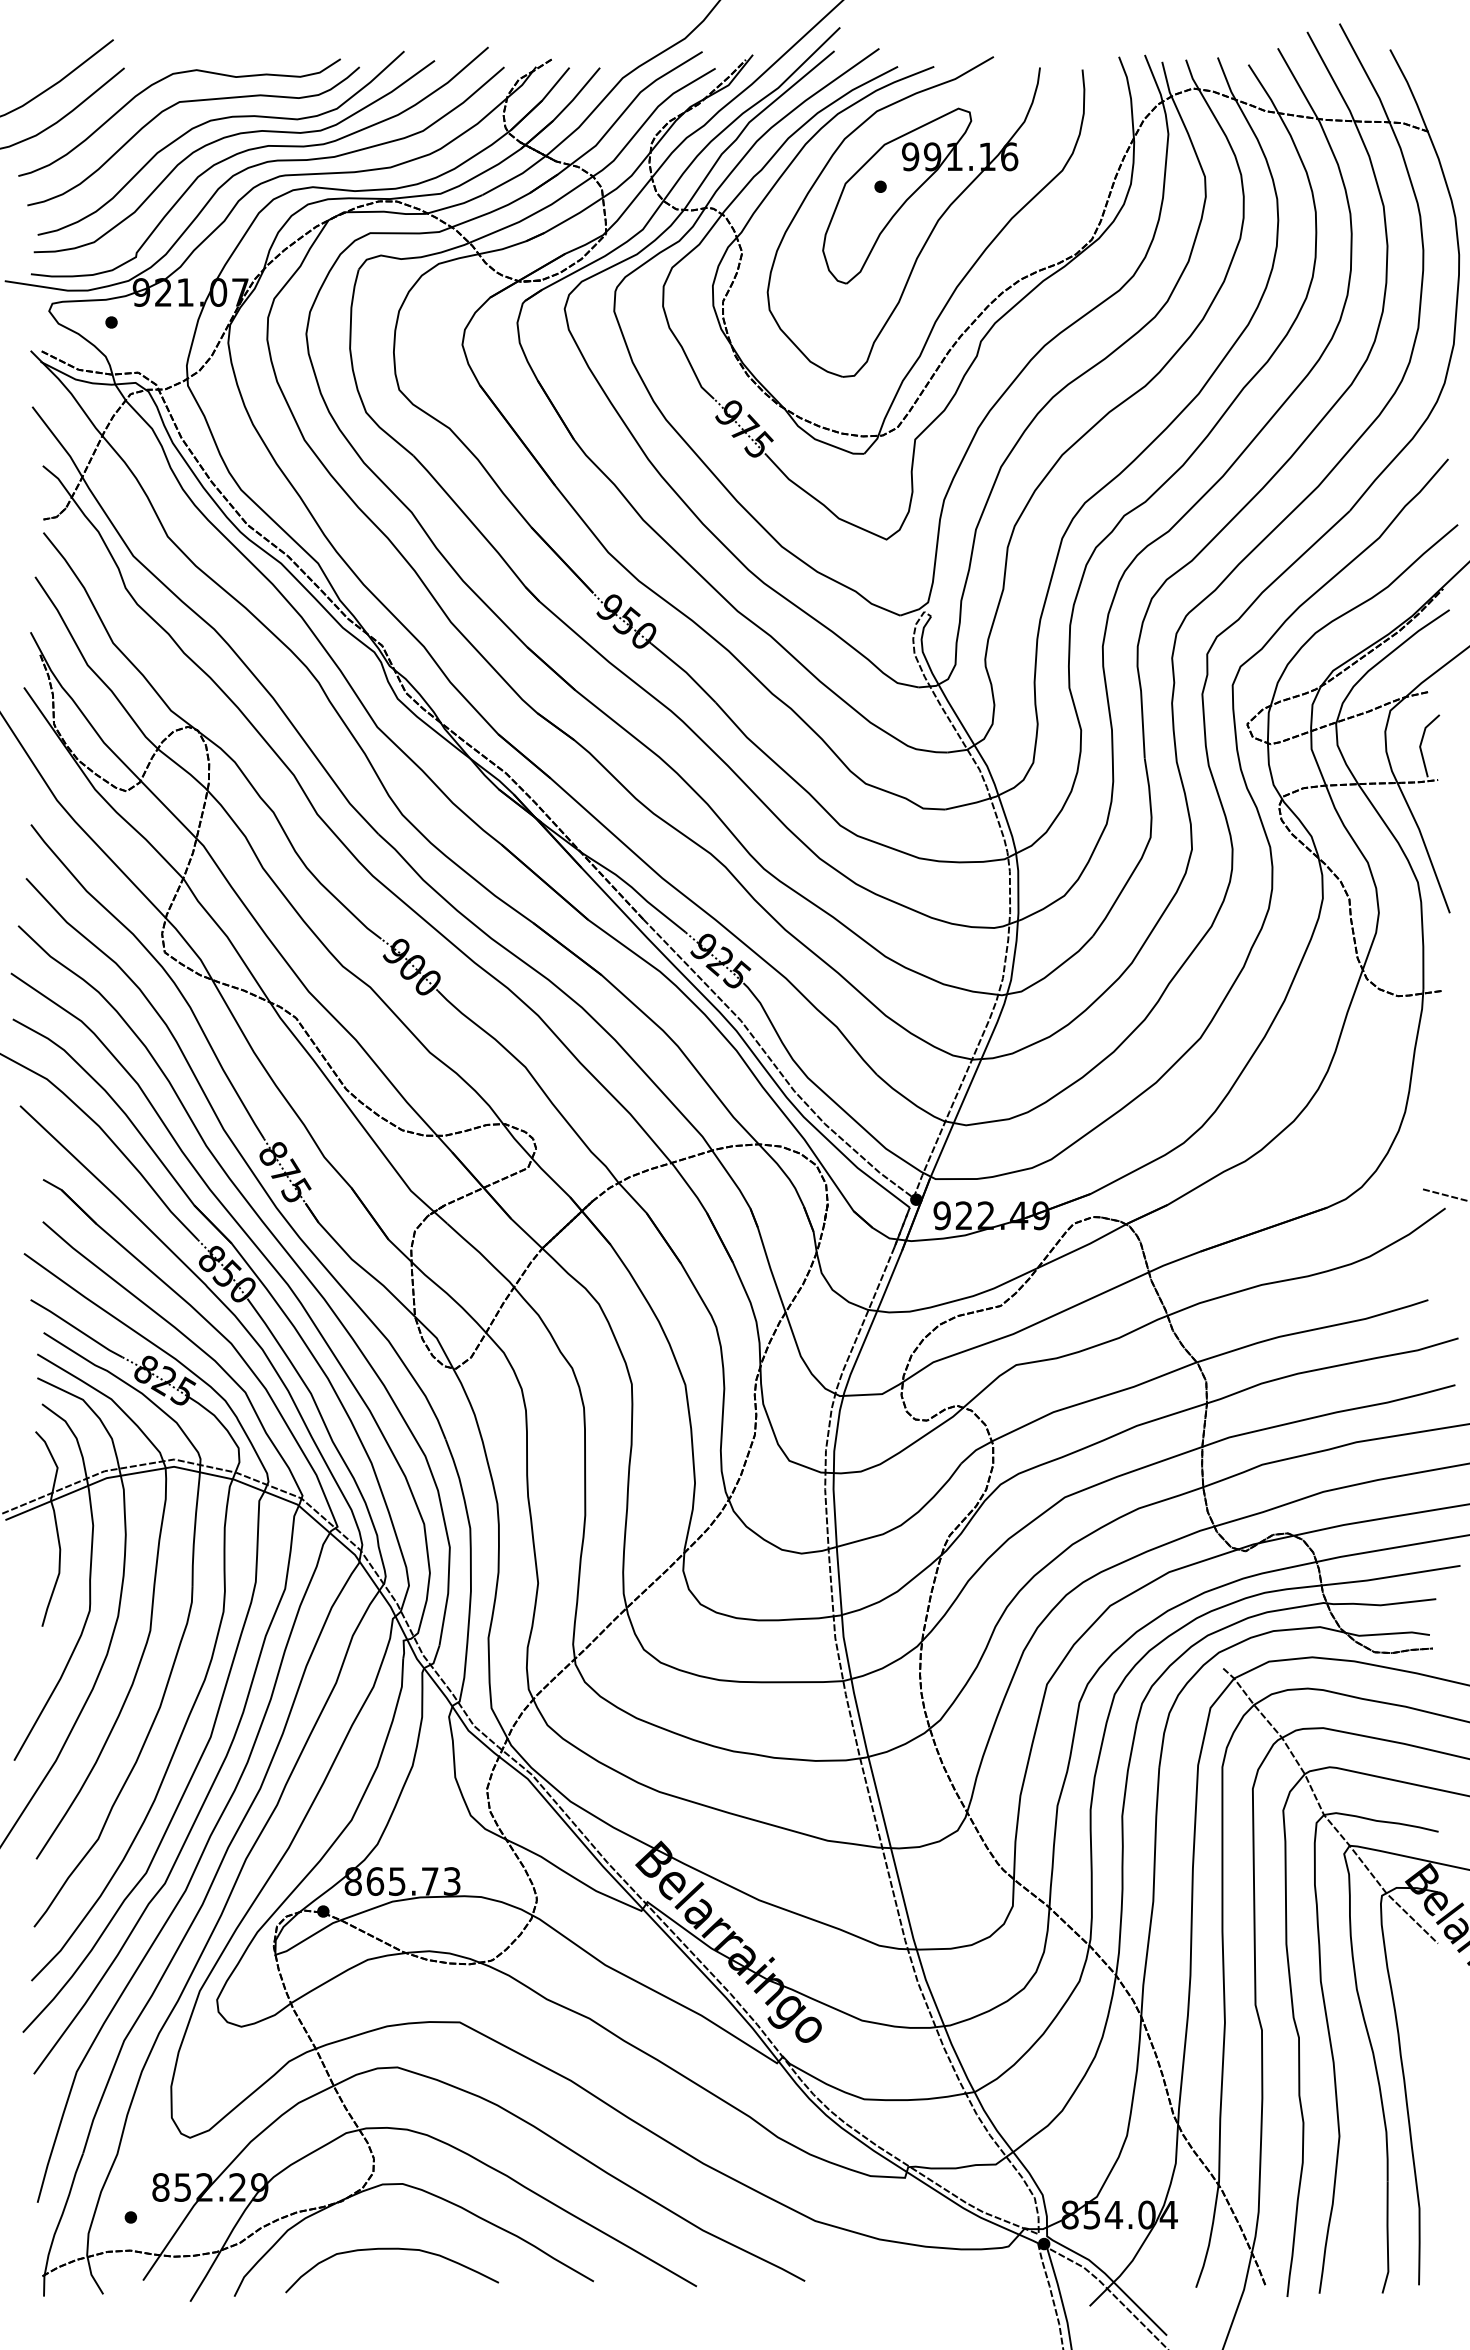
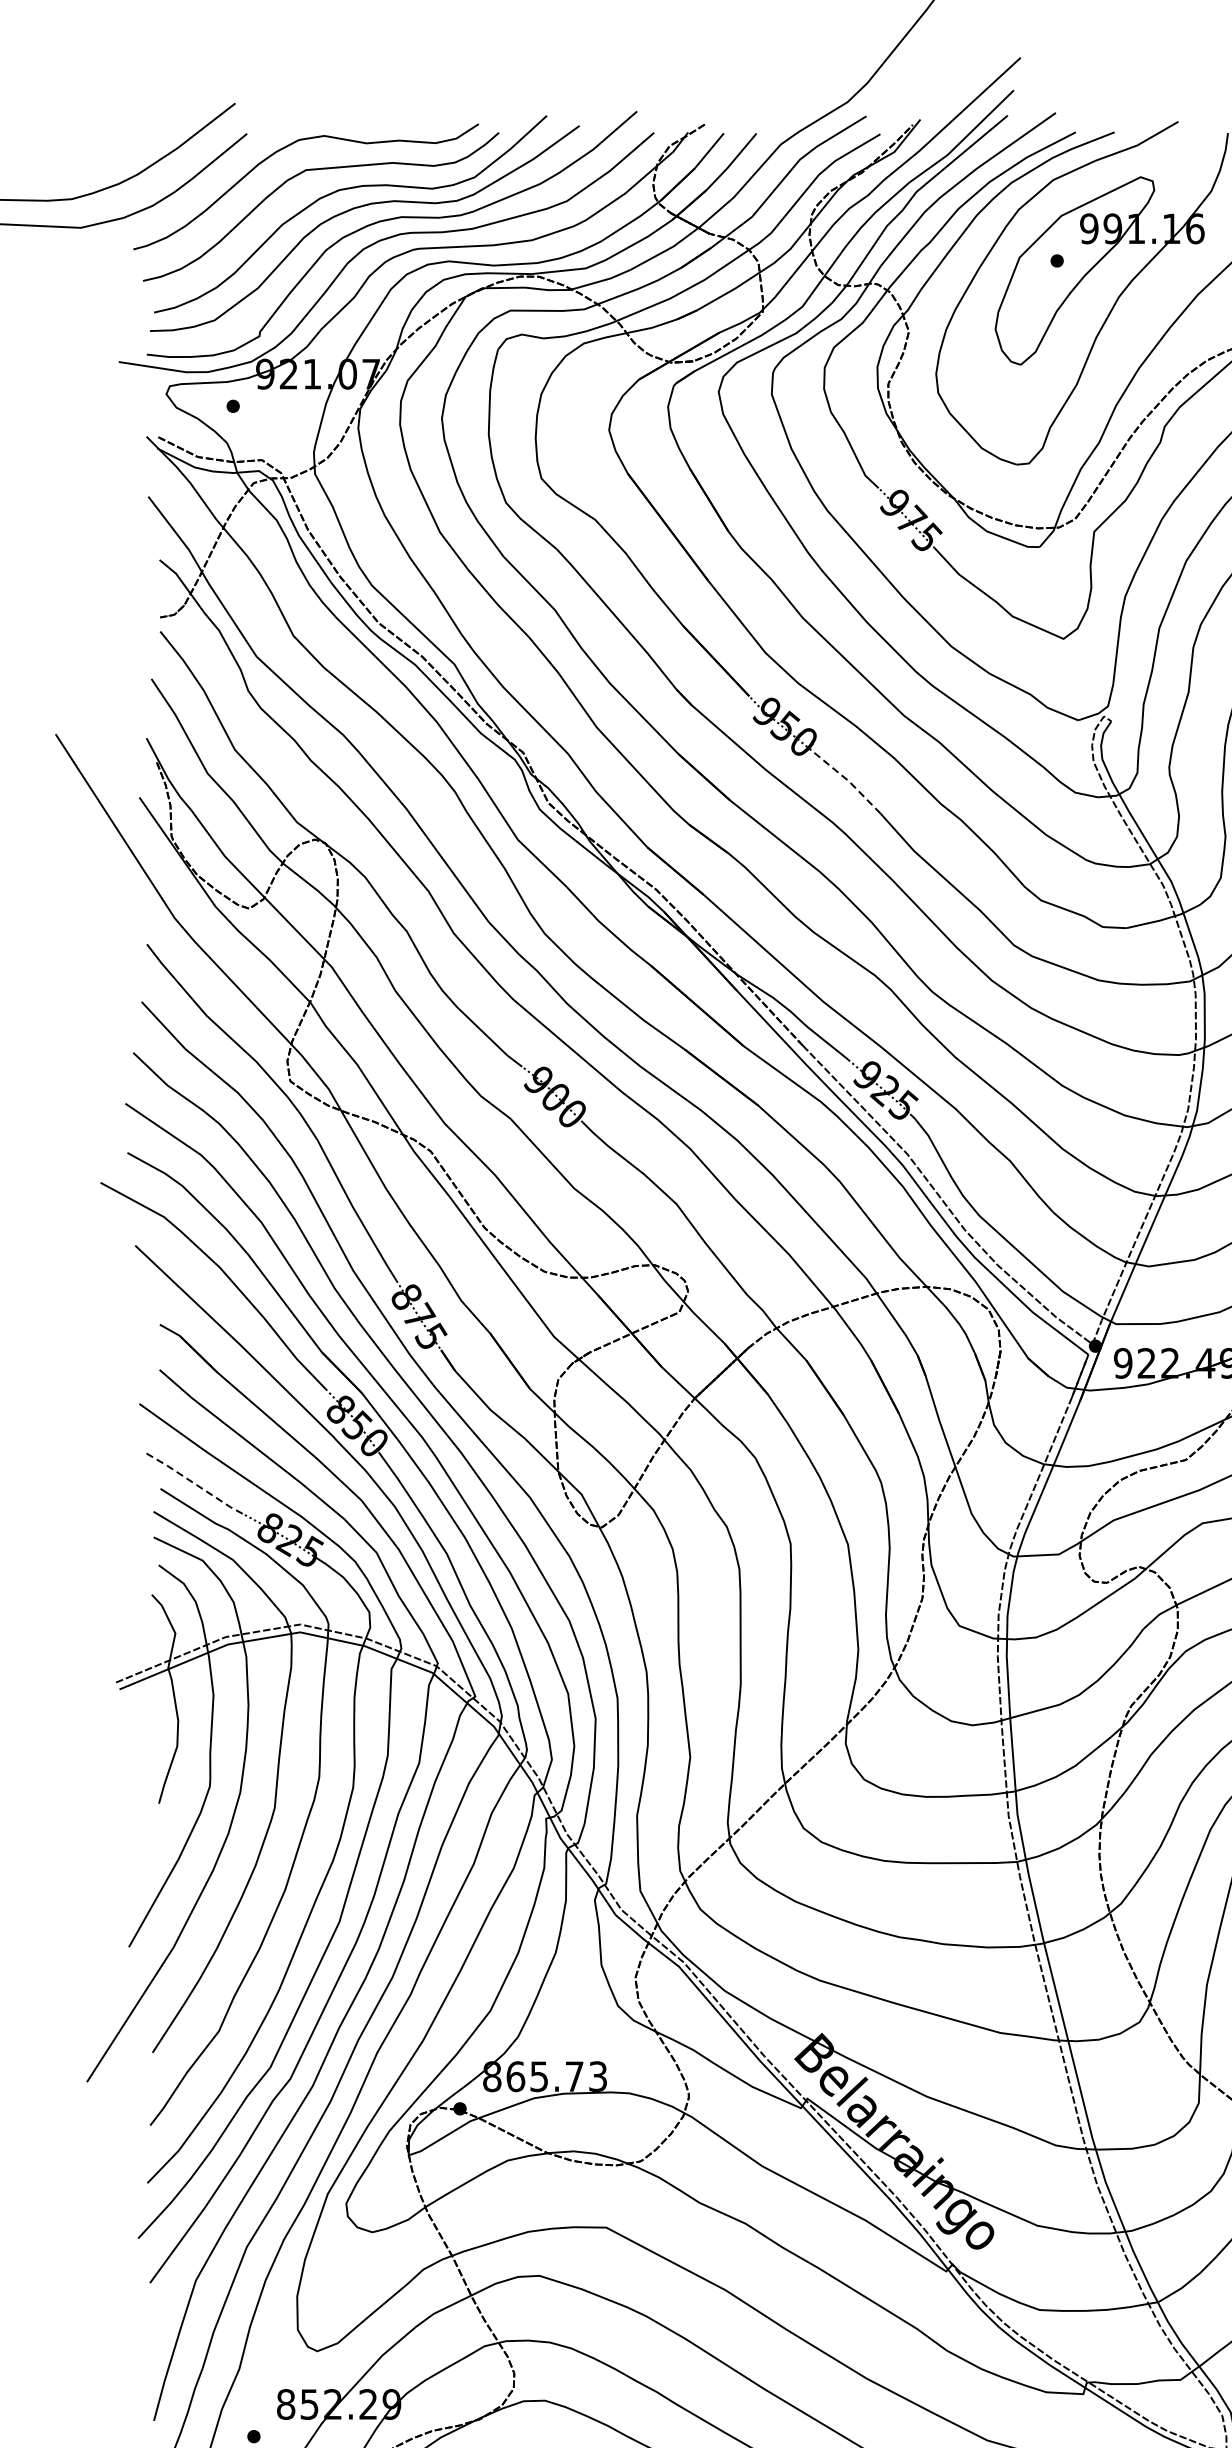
line: (685, 671) -> (848, 780), solid -> dashed
line: (76, 1328) -> (195, 1484), solid -> dashed

